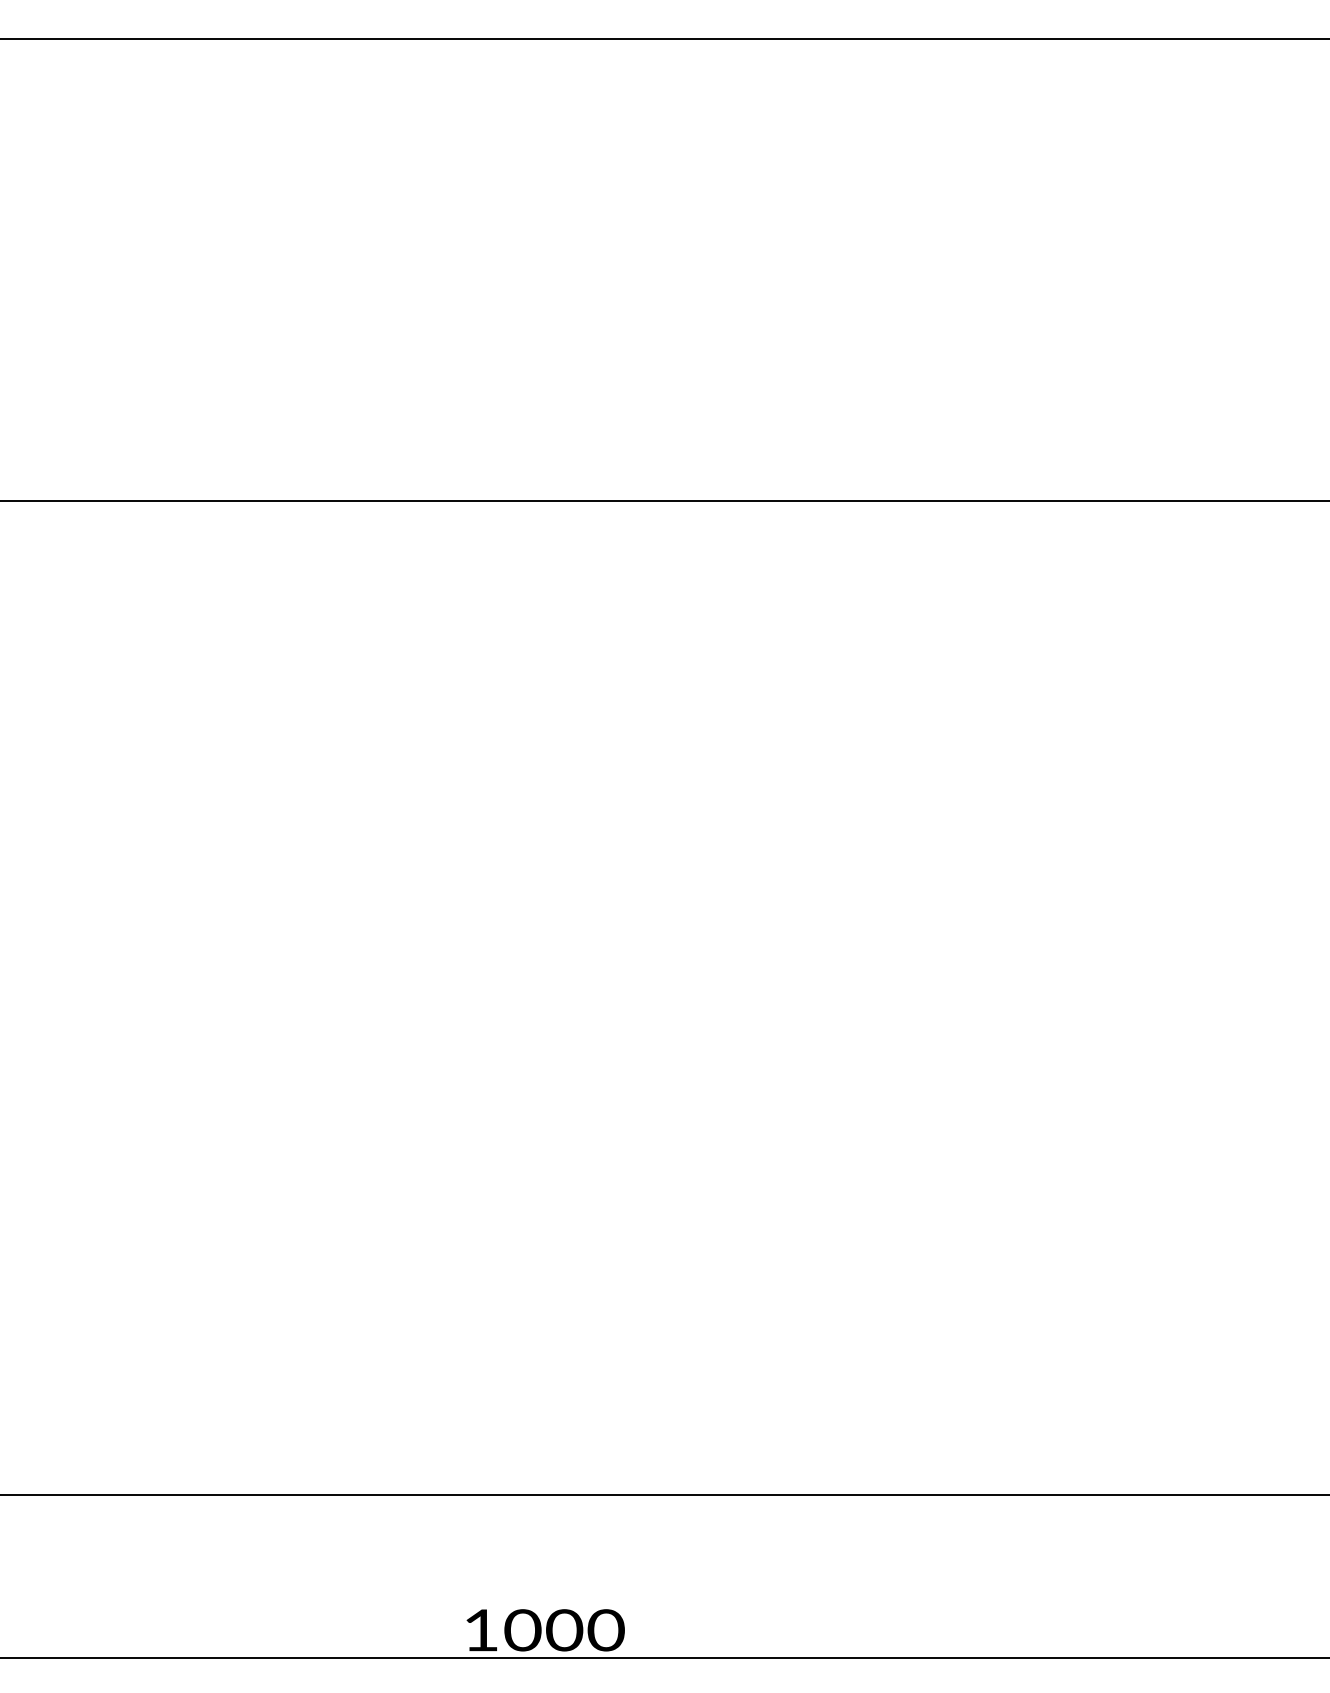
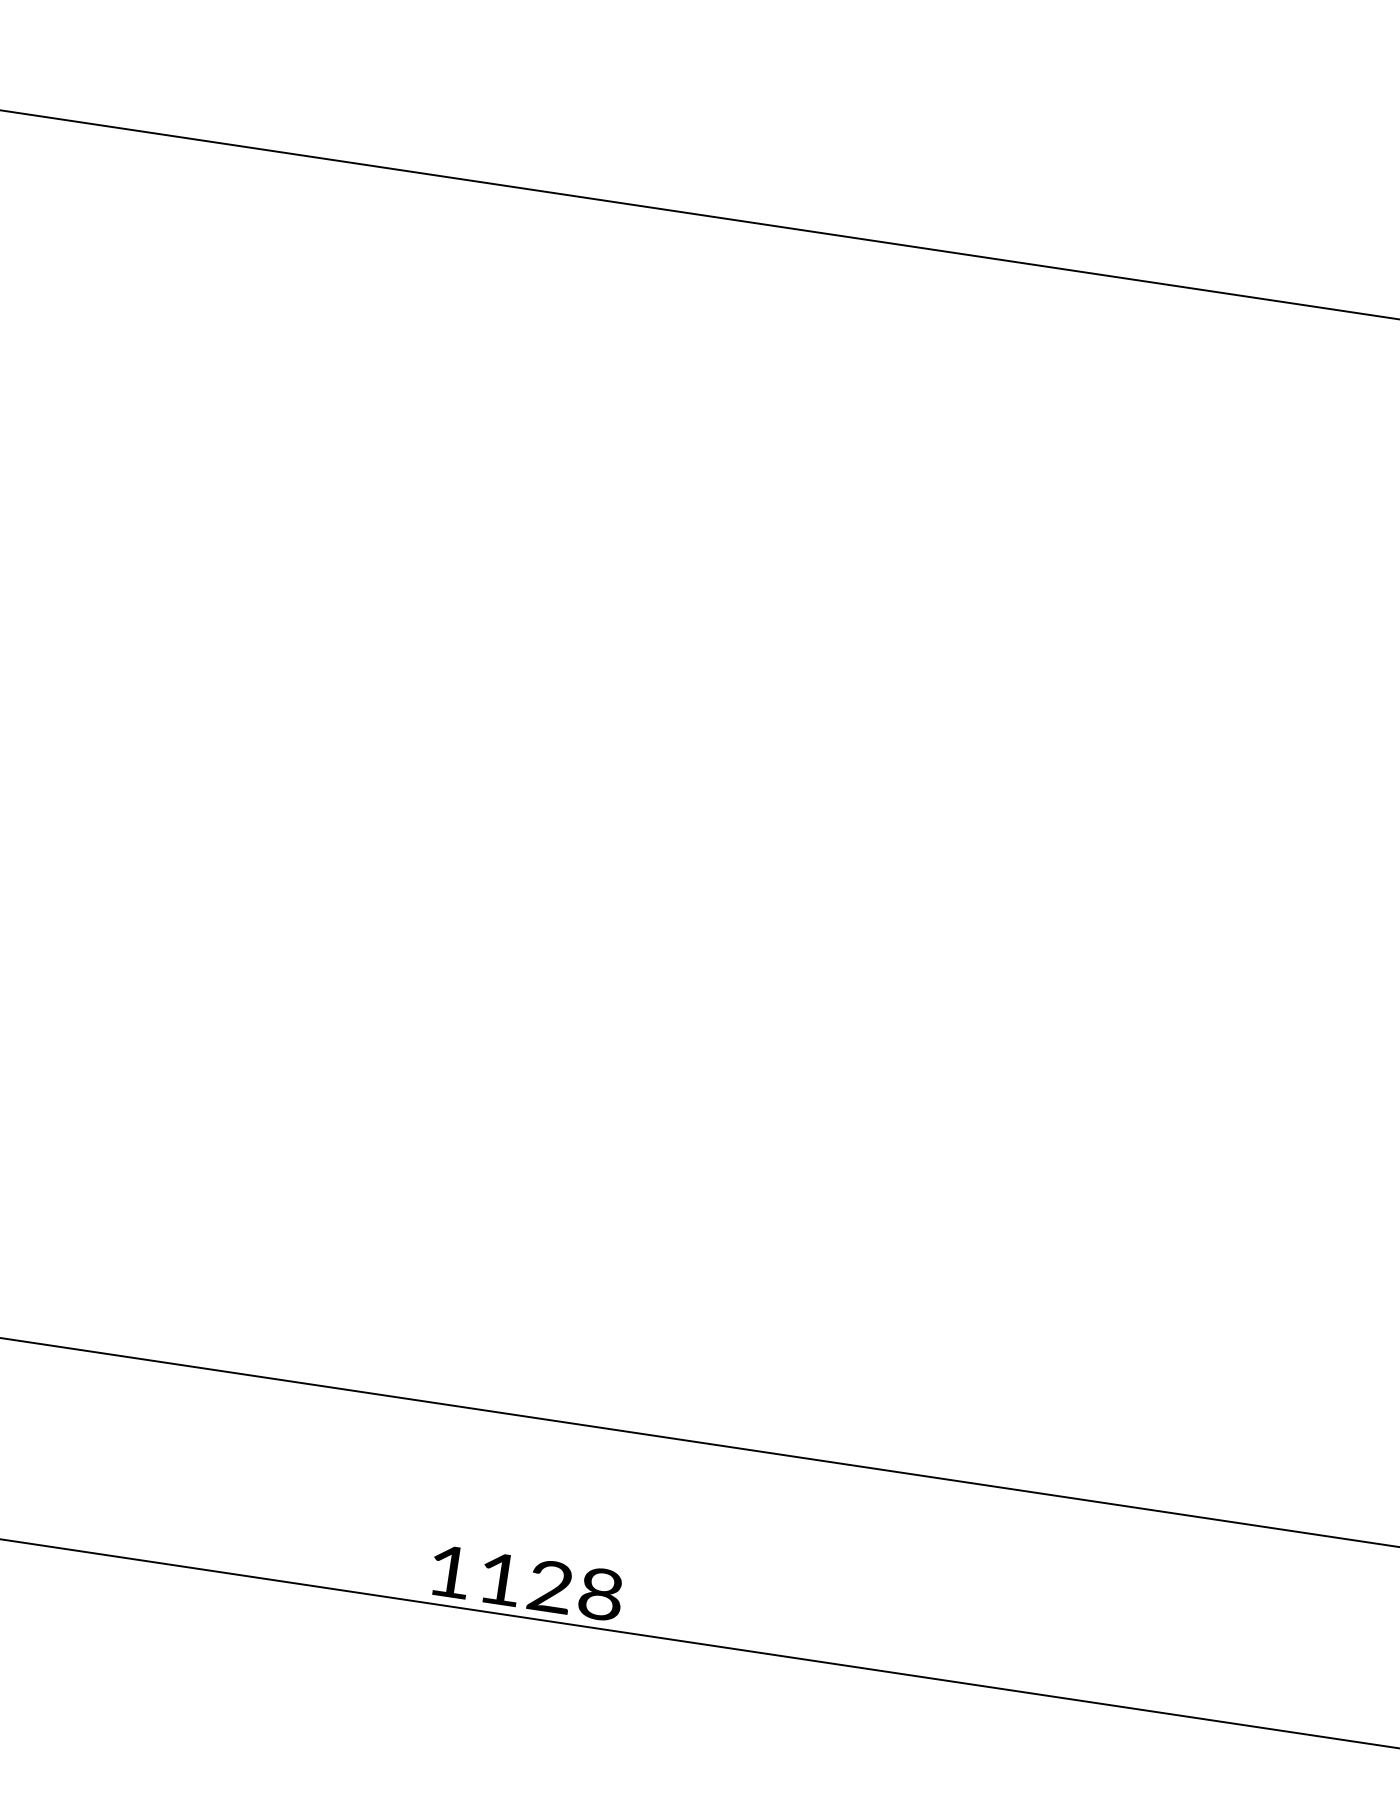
text: (564, 1630) -> (550, 1586), 1000 -> 1128

